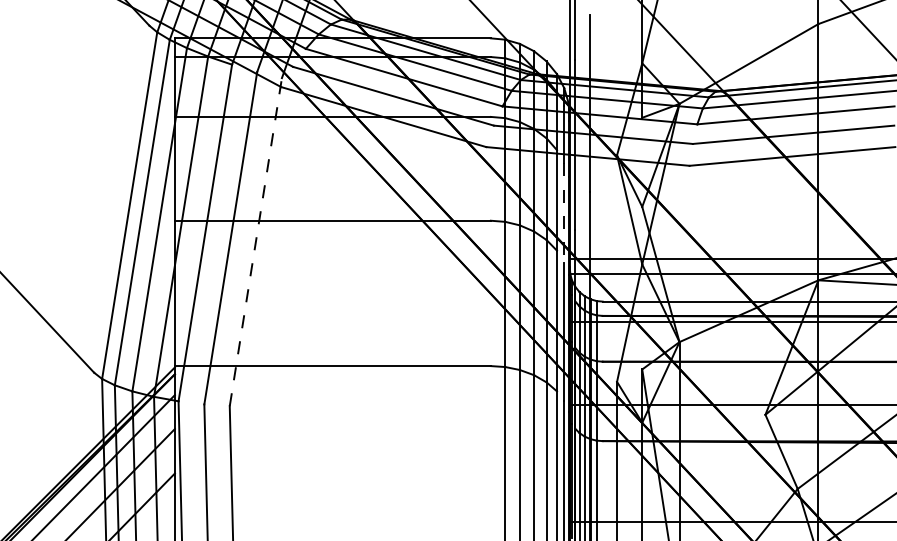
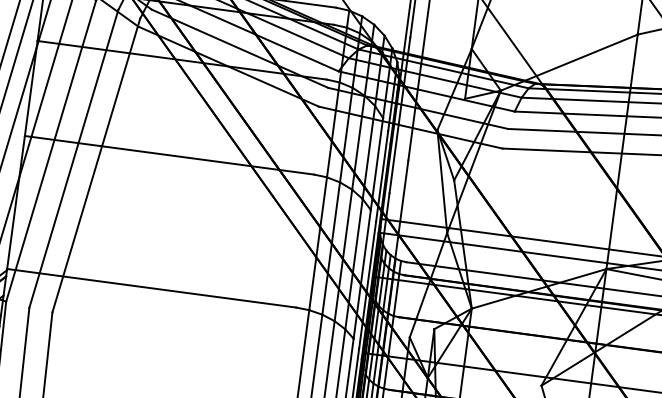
line: (564, 212) -> (382, 176), dashed -> solid
line: (255, 241) -> (96, 164), dashed -> solid

